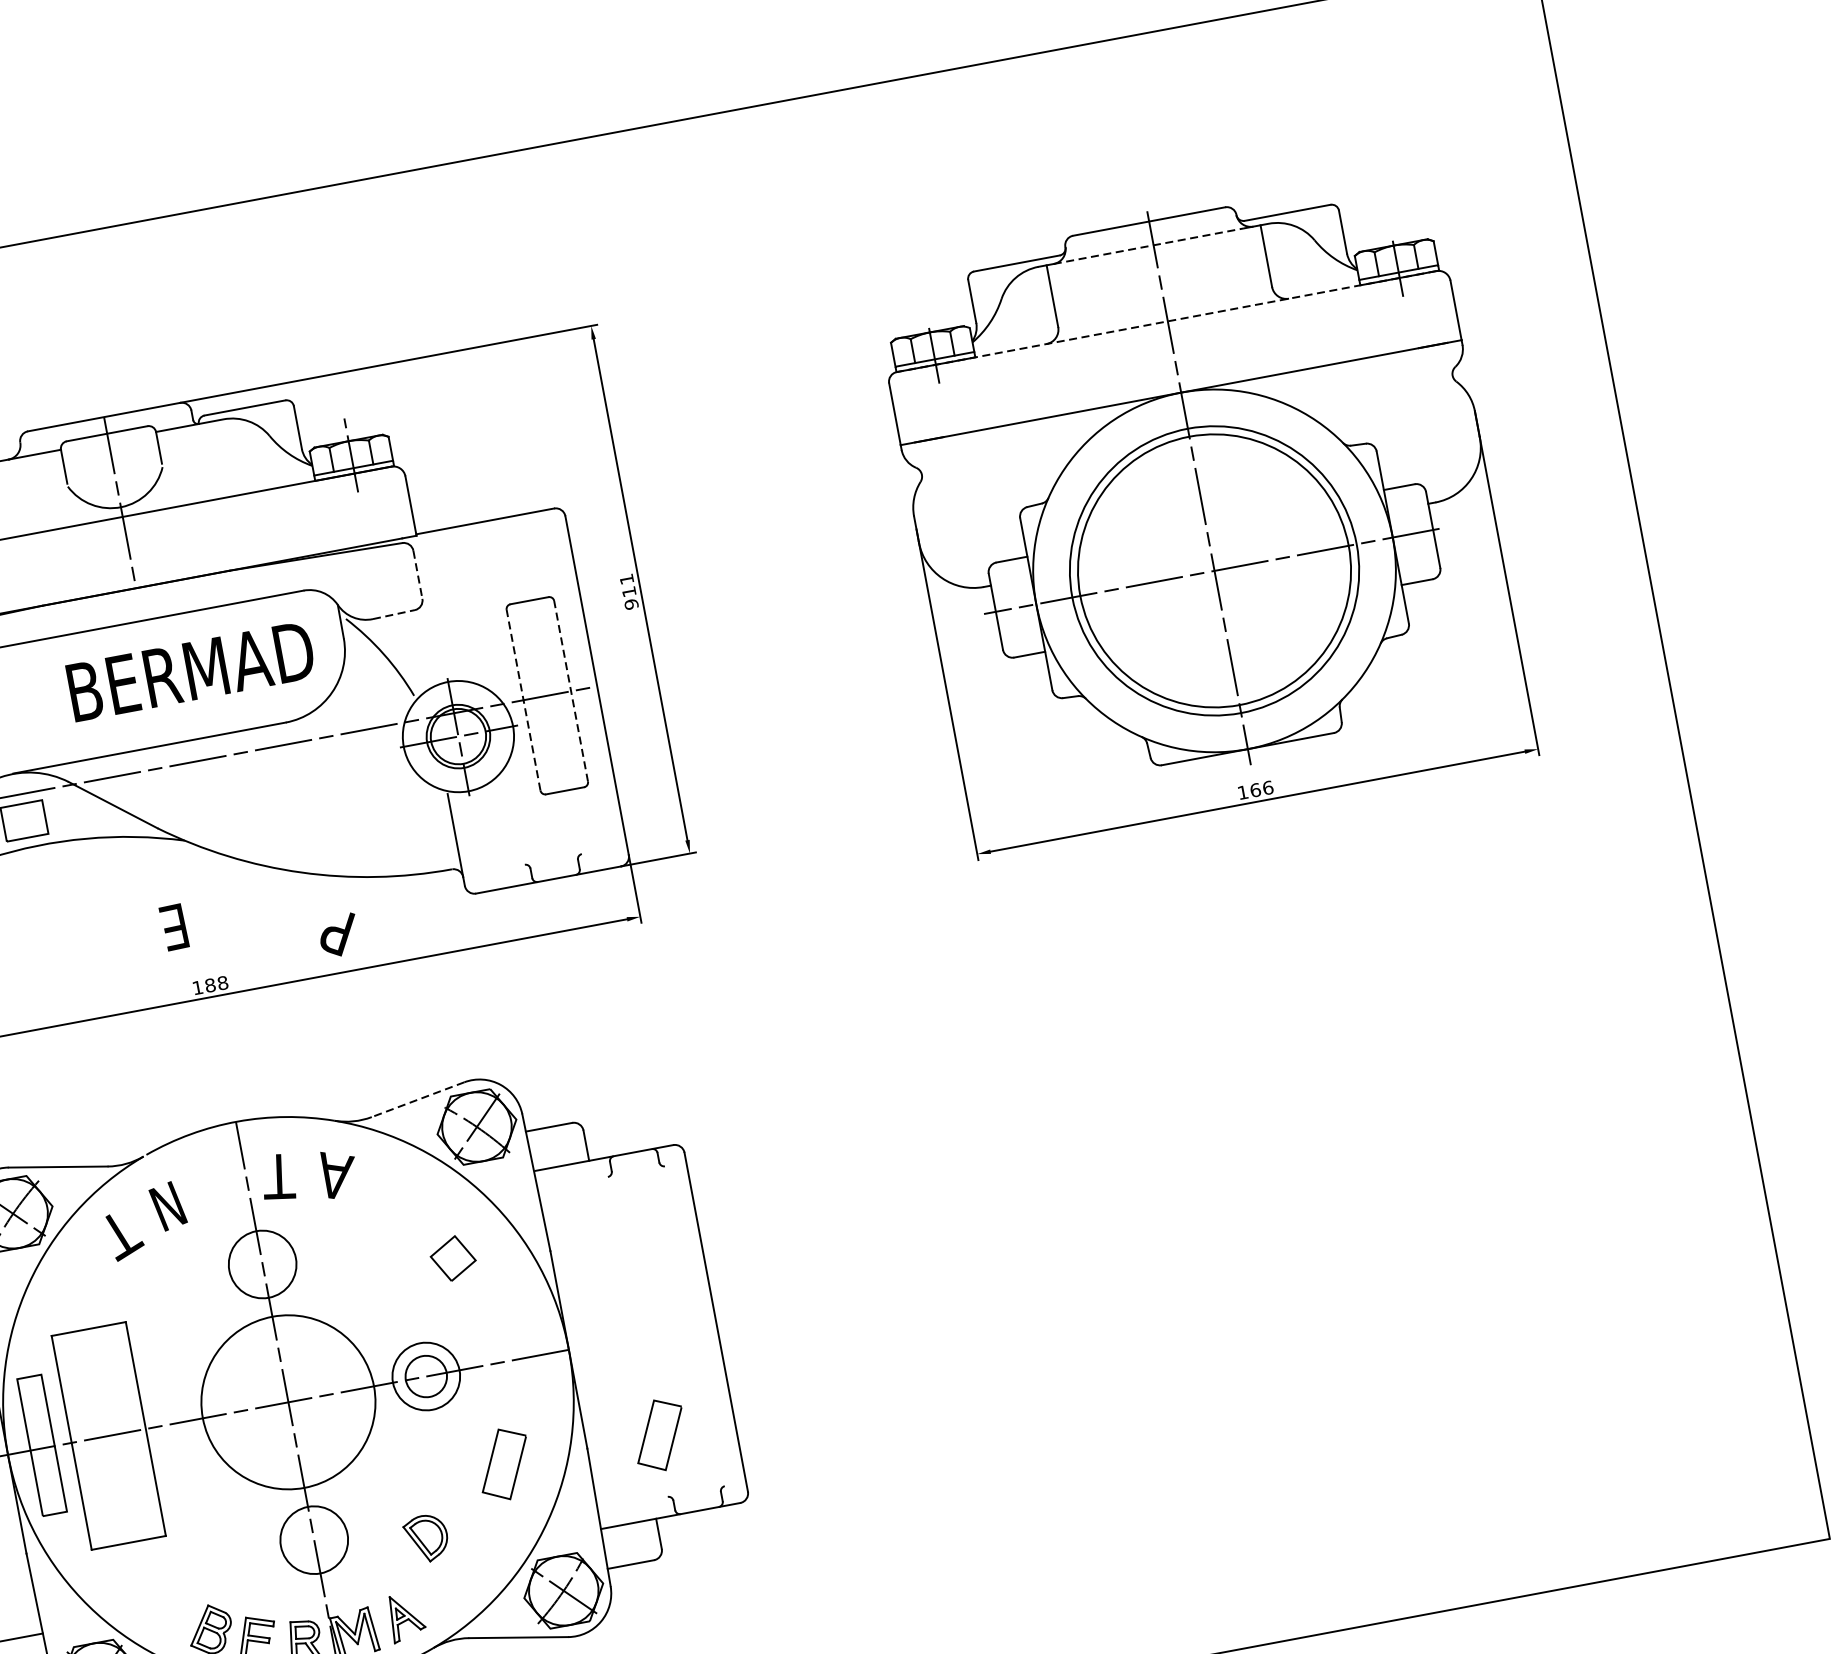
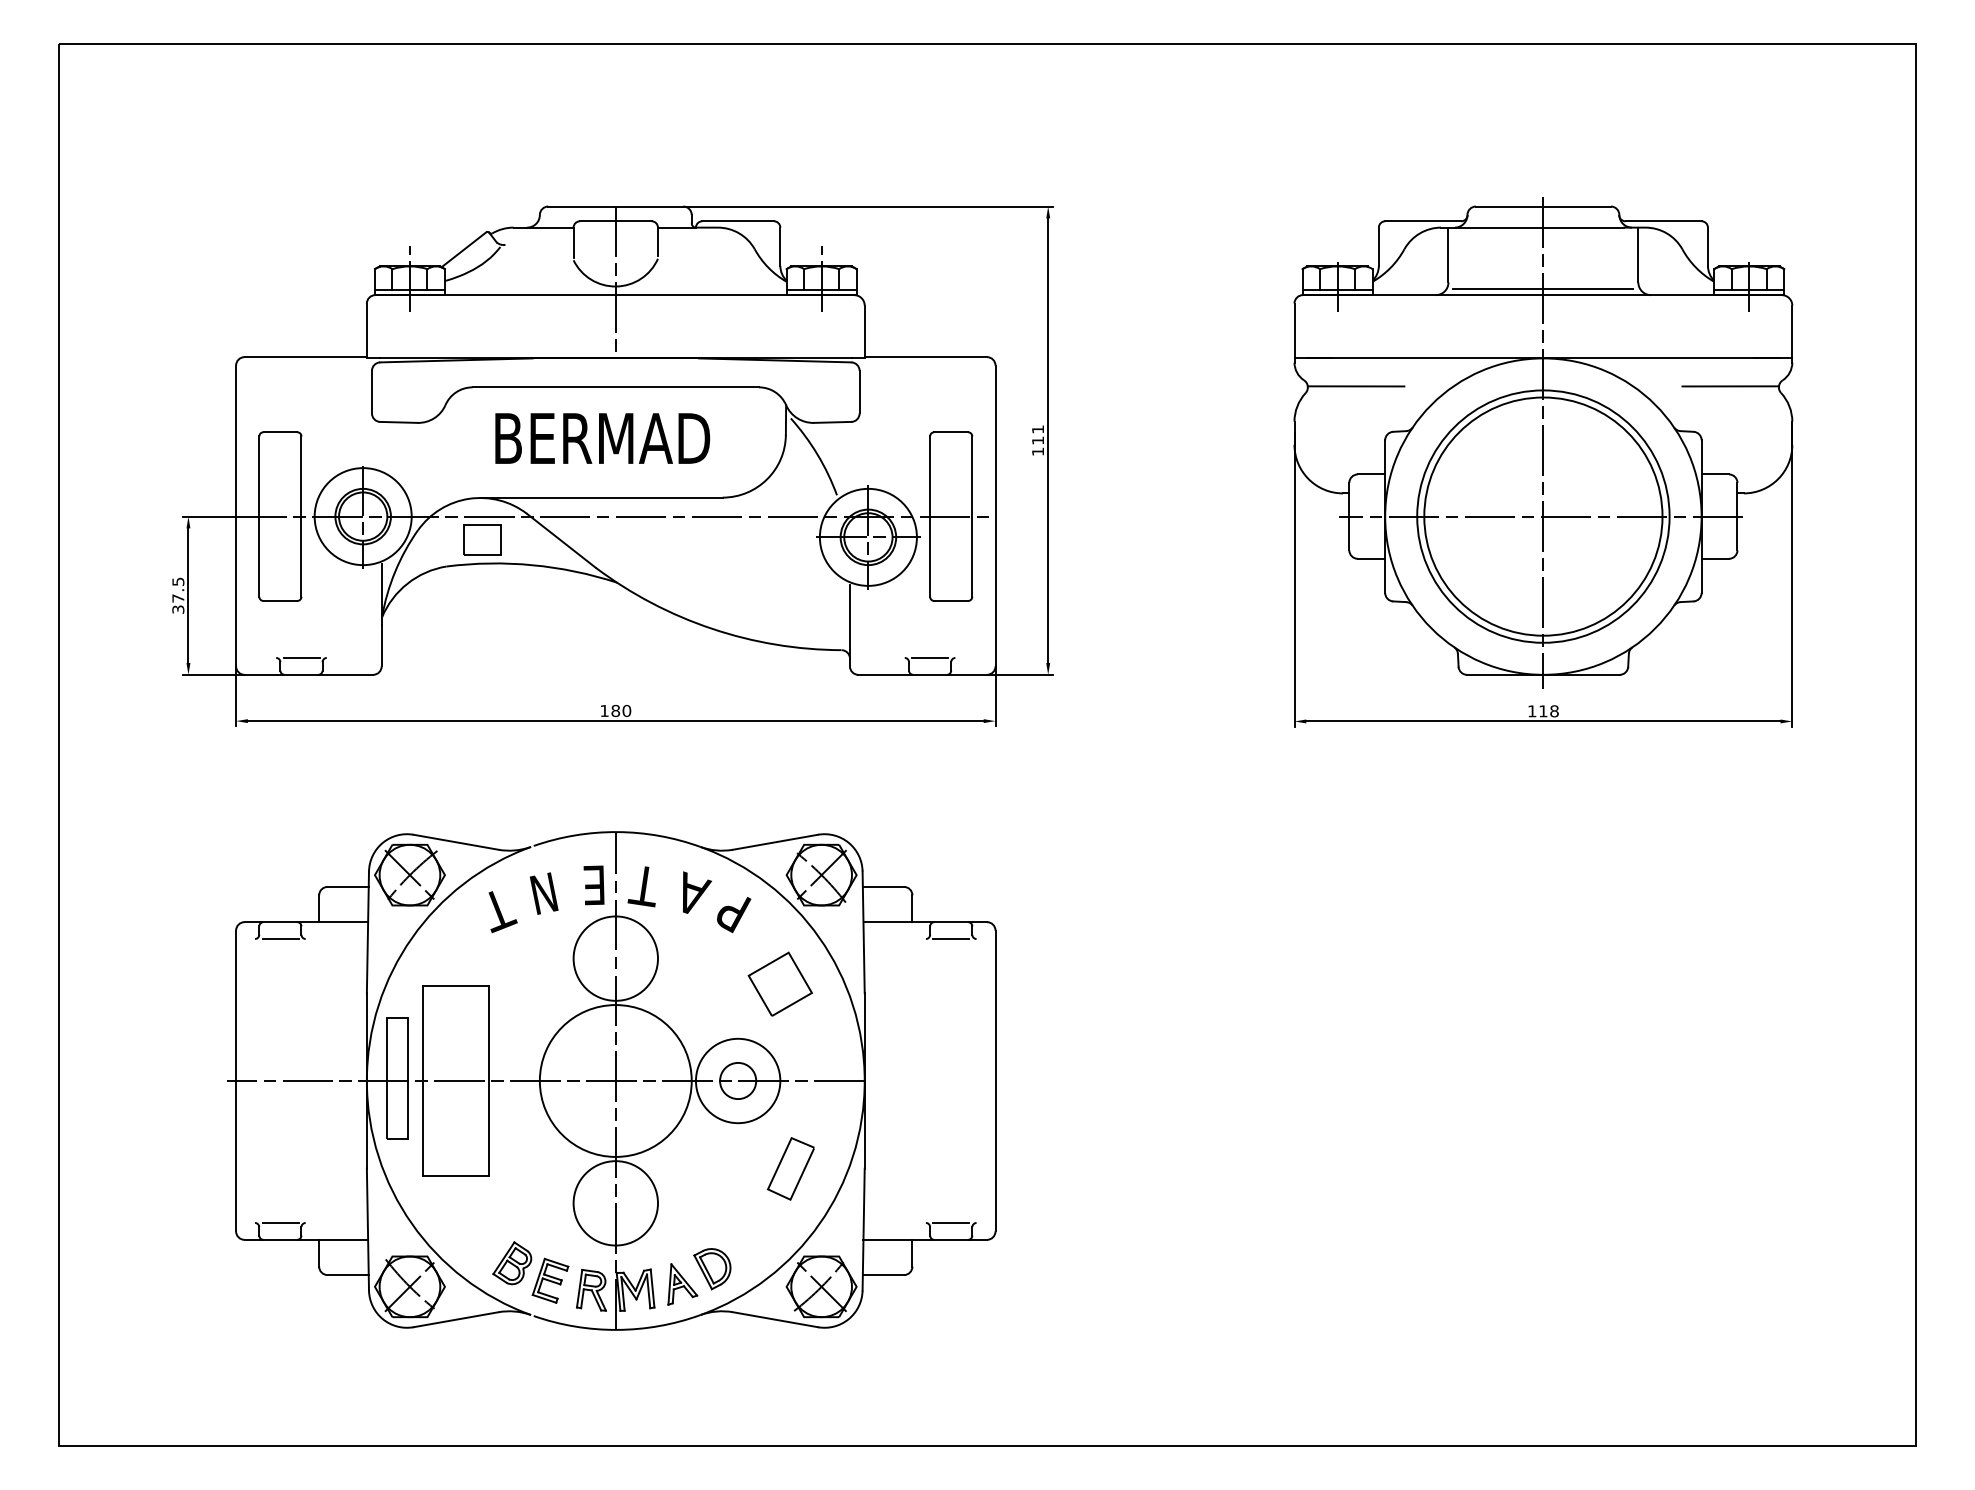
line: (1149, 245) -> (1539, 227), dashed -> solid
line: (1165, 315) -> (1542, 289), added
line: (1165, 322) -> (1541, 295), dashed -> solid
line: (1397, 384) -> (1730, 386), added
line: (975, 463) -> (1355, 386), added
line: (417, 575) -> (859, 392), dashed -> solid
text: (631, 603) -> (1038, 451), 911 -> 111
line: (393, 614) -> (832, 422), dashed -> solid
text: (190, 671) -> (602, 438), moved
line: (571, 691) -> (972, 516), dashed -> solid
line: (523, 699) -> (930, 516), dashed -> solid
text: (1261, 789) -> (1548, 711), 166 -> 118
line: (552, 859) -> (929, 657), added
text: (173, 927) -> (593, 885), moved
text: (339, 936) -> (734, 915), moved
text: (222, 982) -> (626, 710), 188 -> 180
line: (418, 1099) -> (775, 842), dashed -> solid
line: (635, 1172) -> (950, 939), added
part: (452, 1257) -> (779, 983), size x1.67
circle: (262, 1264) -> (615, 958), size x1.43
circle: (425, 1376) -> (737, 1080), size x1.43
line: (647, 1432) -> (918, 1164), removed
line: (695, 1491) -> (950, 1222), added
part: (426, 1539) -> (712, 1269), moved
circle: (313, 1540) -> (615, 1203), size x1.43

